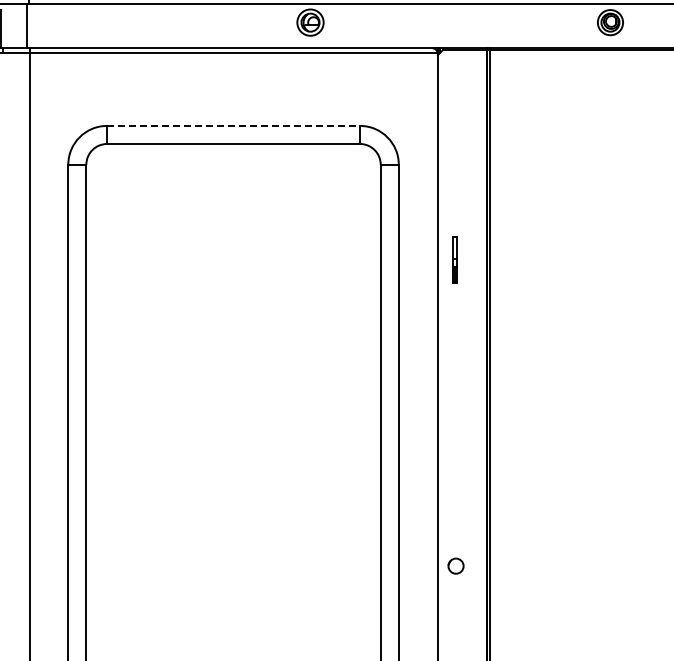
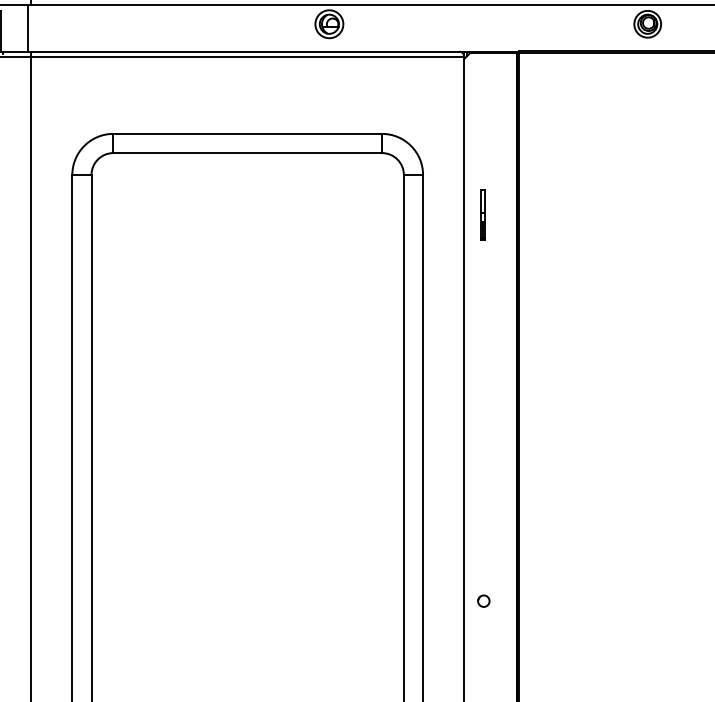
line: (233, 125) -> (247, 133), dashed -> solid
part: (454, 259) -> (482, 214), moved
part: (455, 566) -> (483, 601), size x0.71

